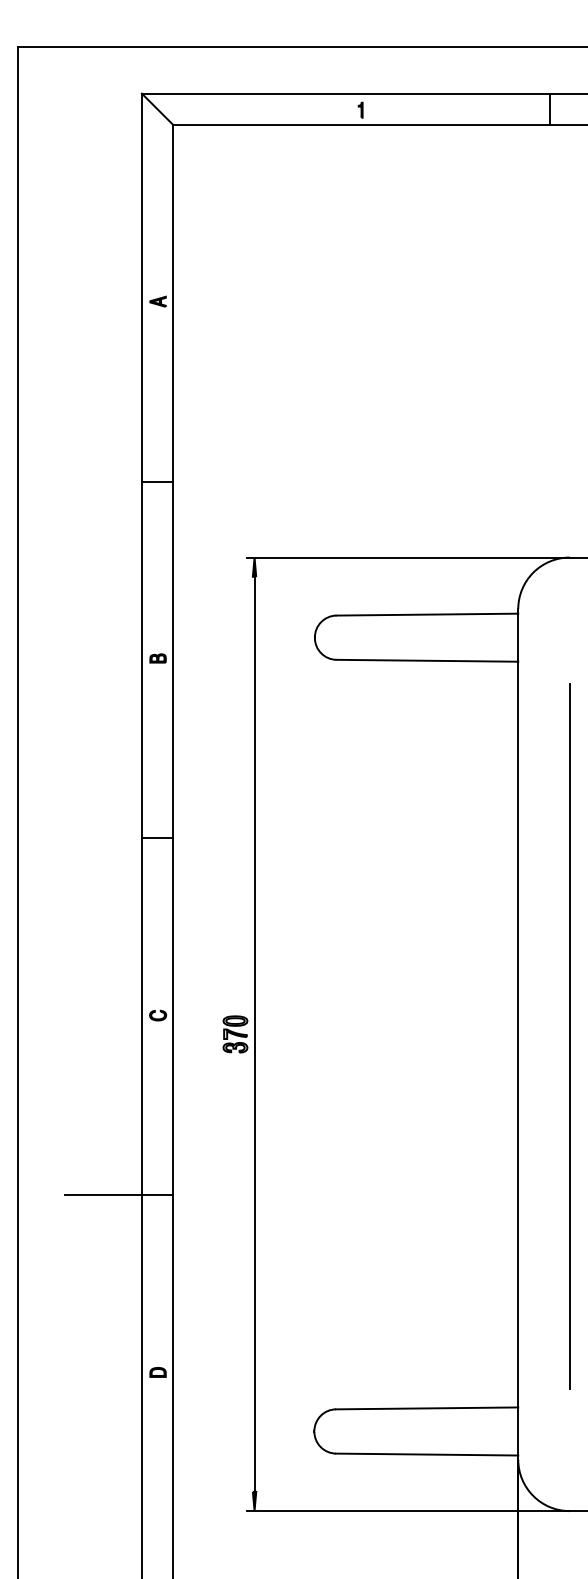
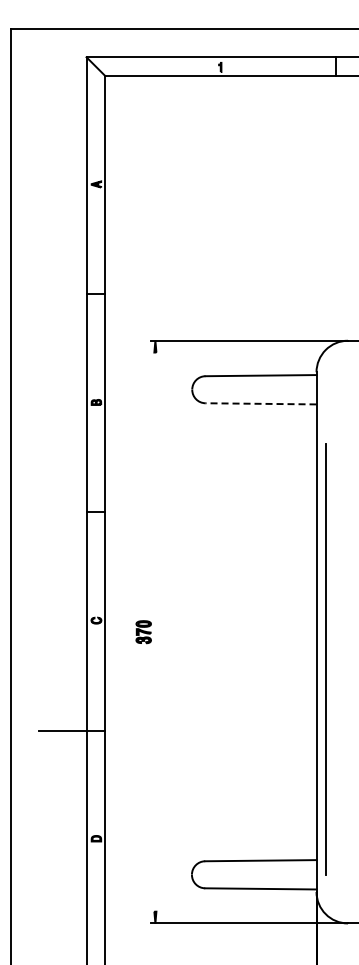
line: (428, 660) -> (261, 403), solid -> dashed
line: (254, 1033) -> (155, 631), removed
line: (568, 1036) -> (325, 659), moved

